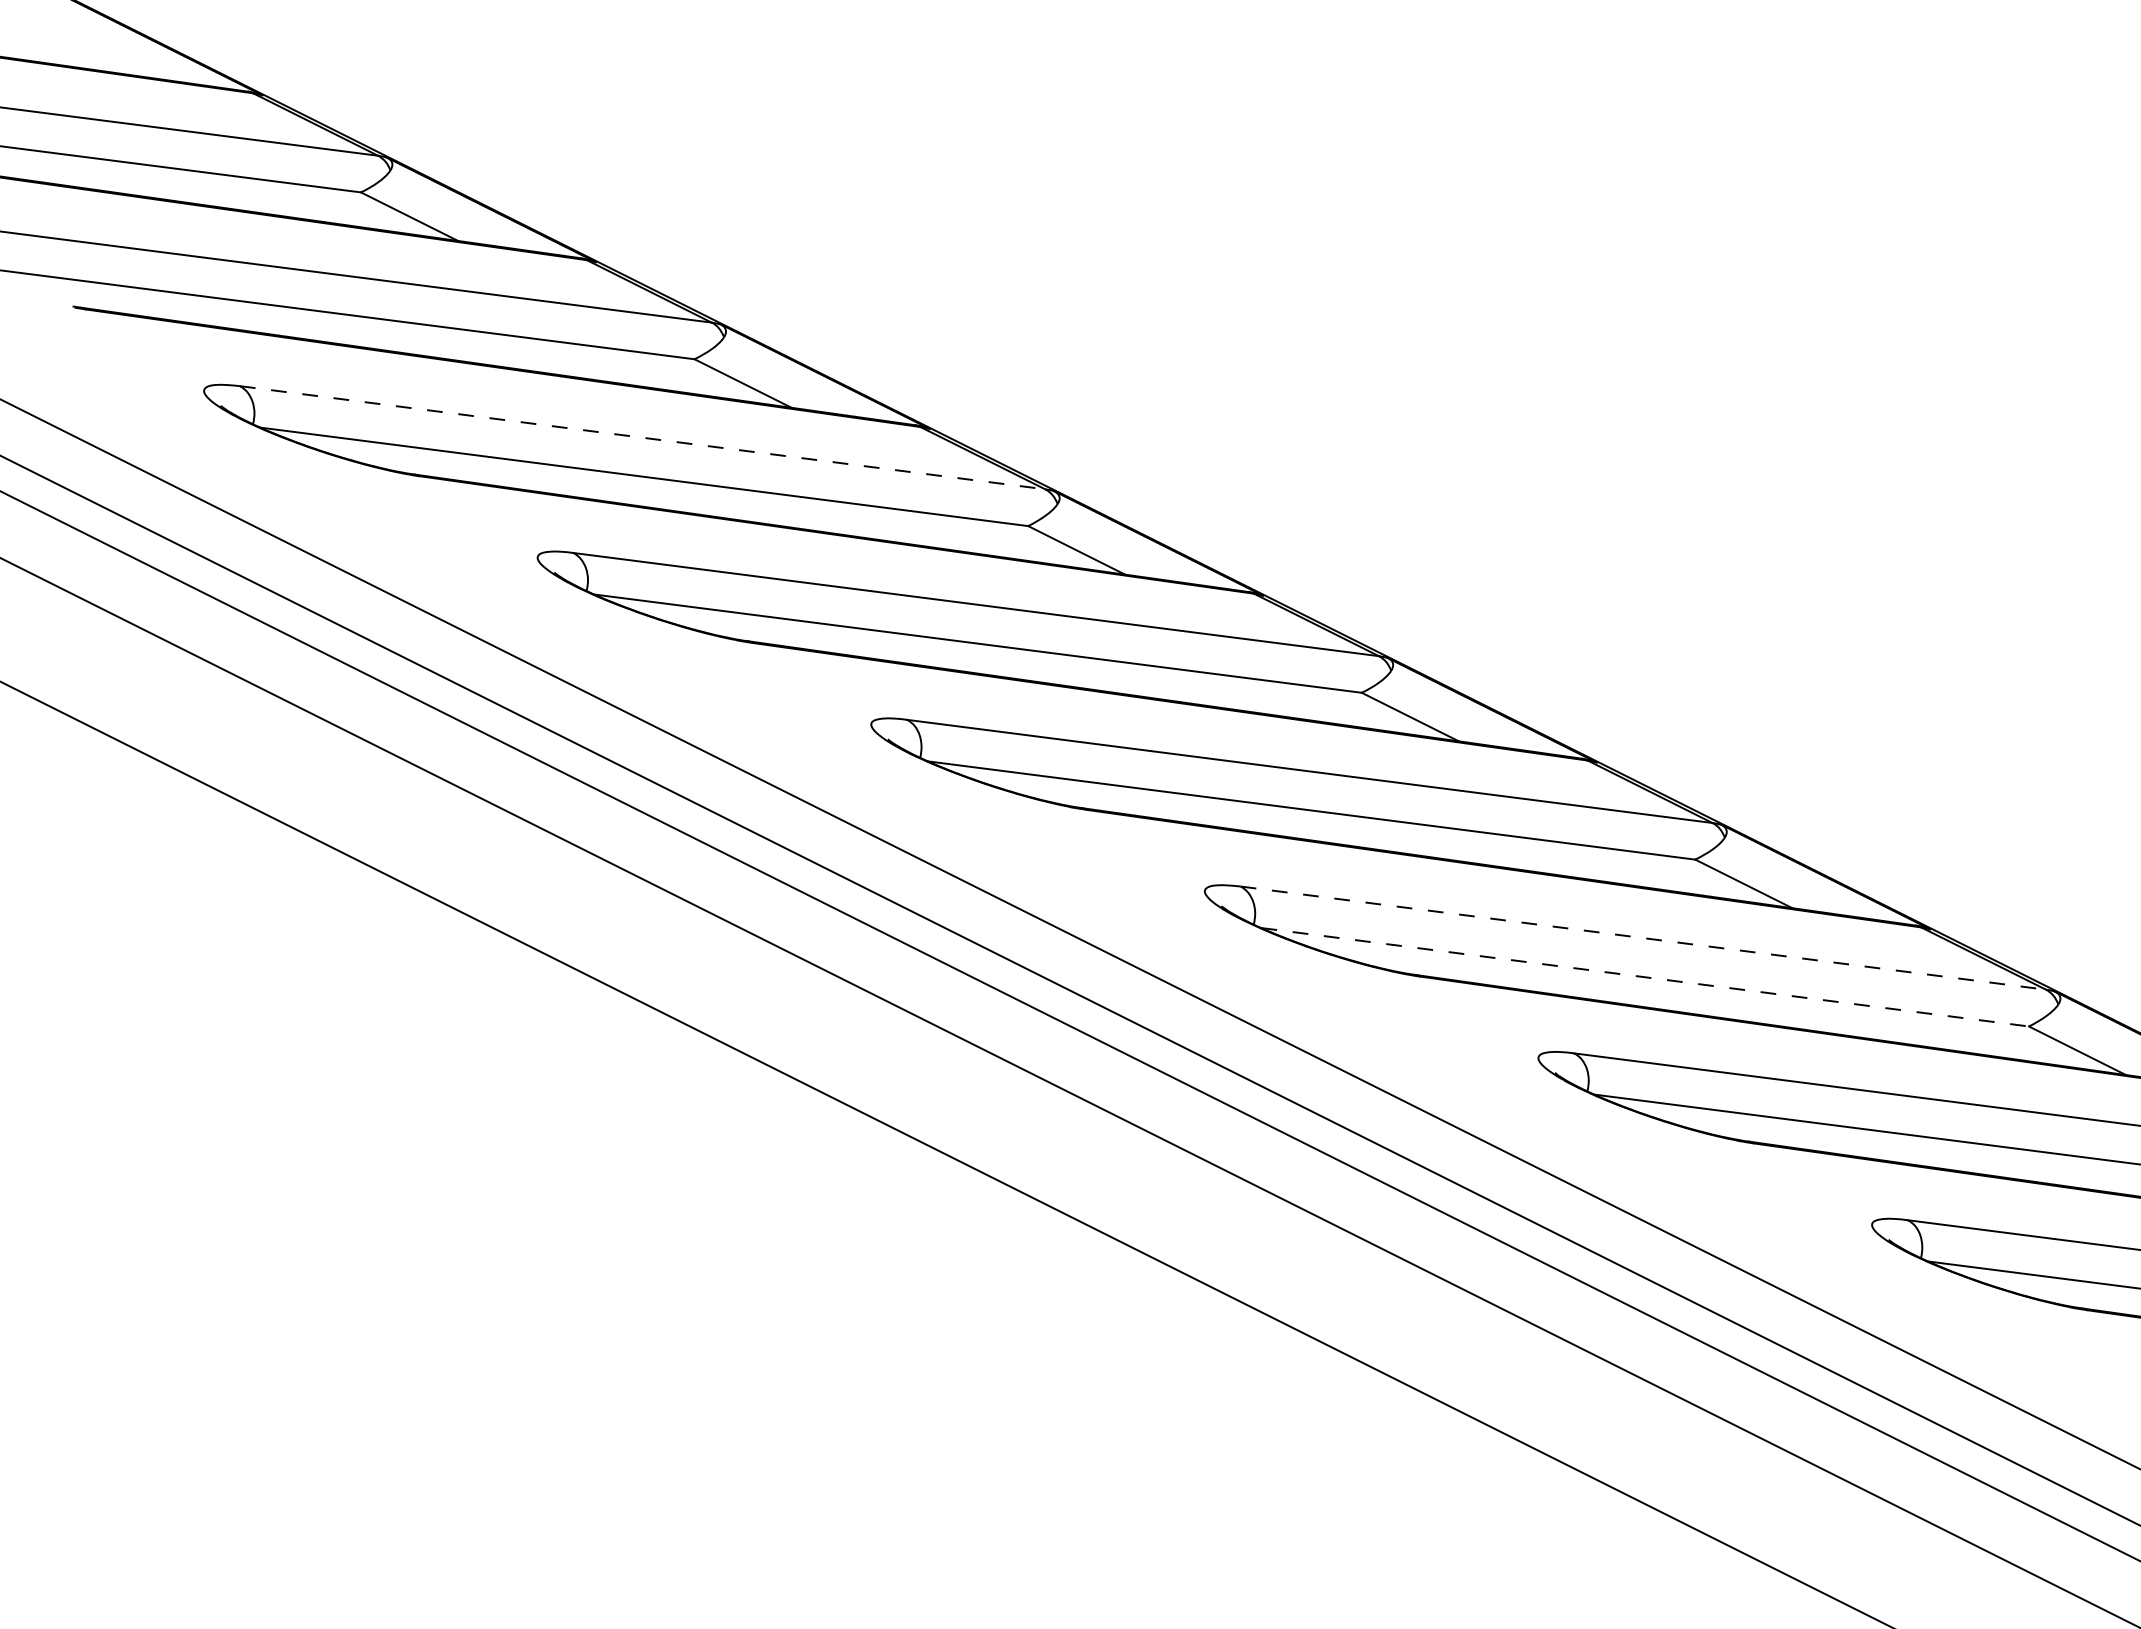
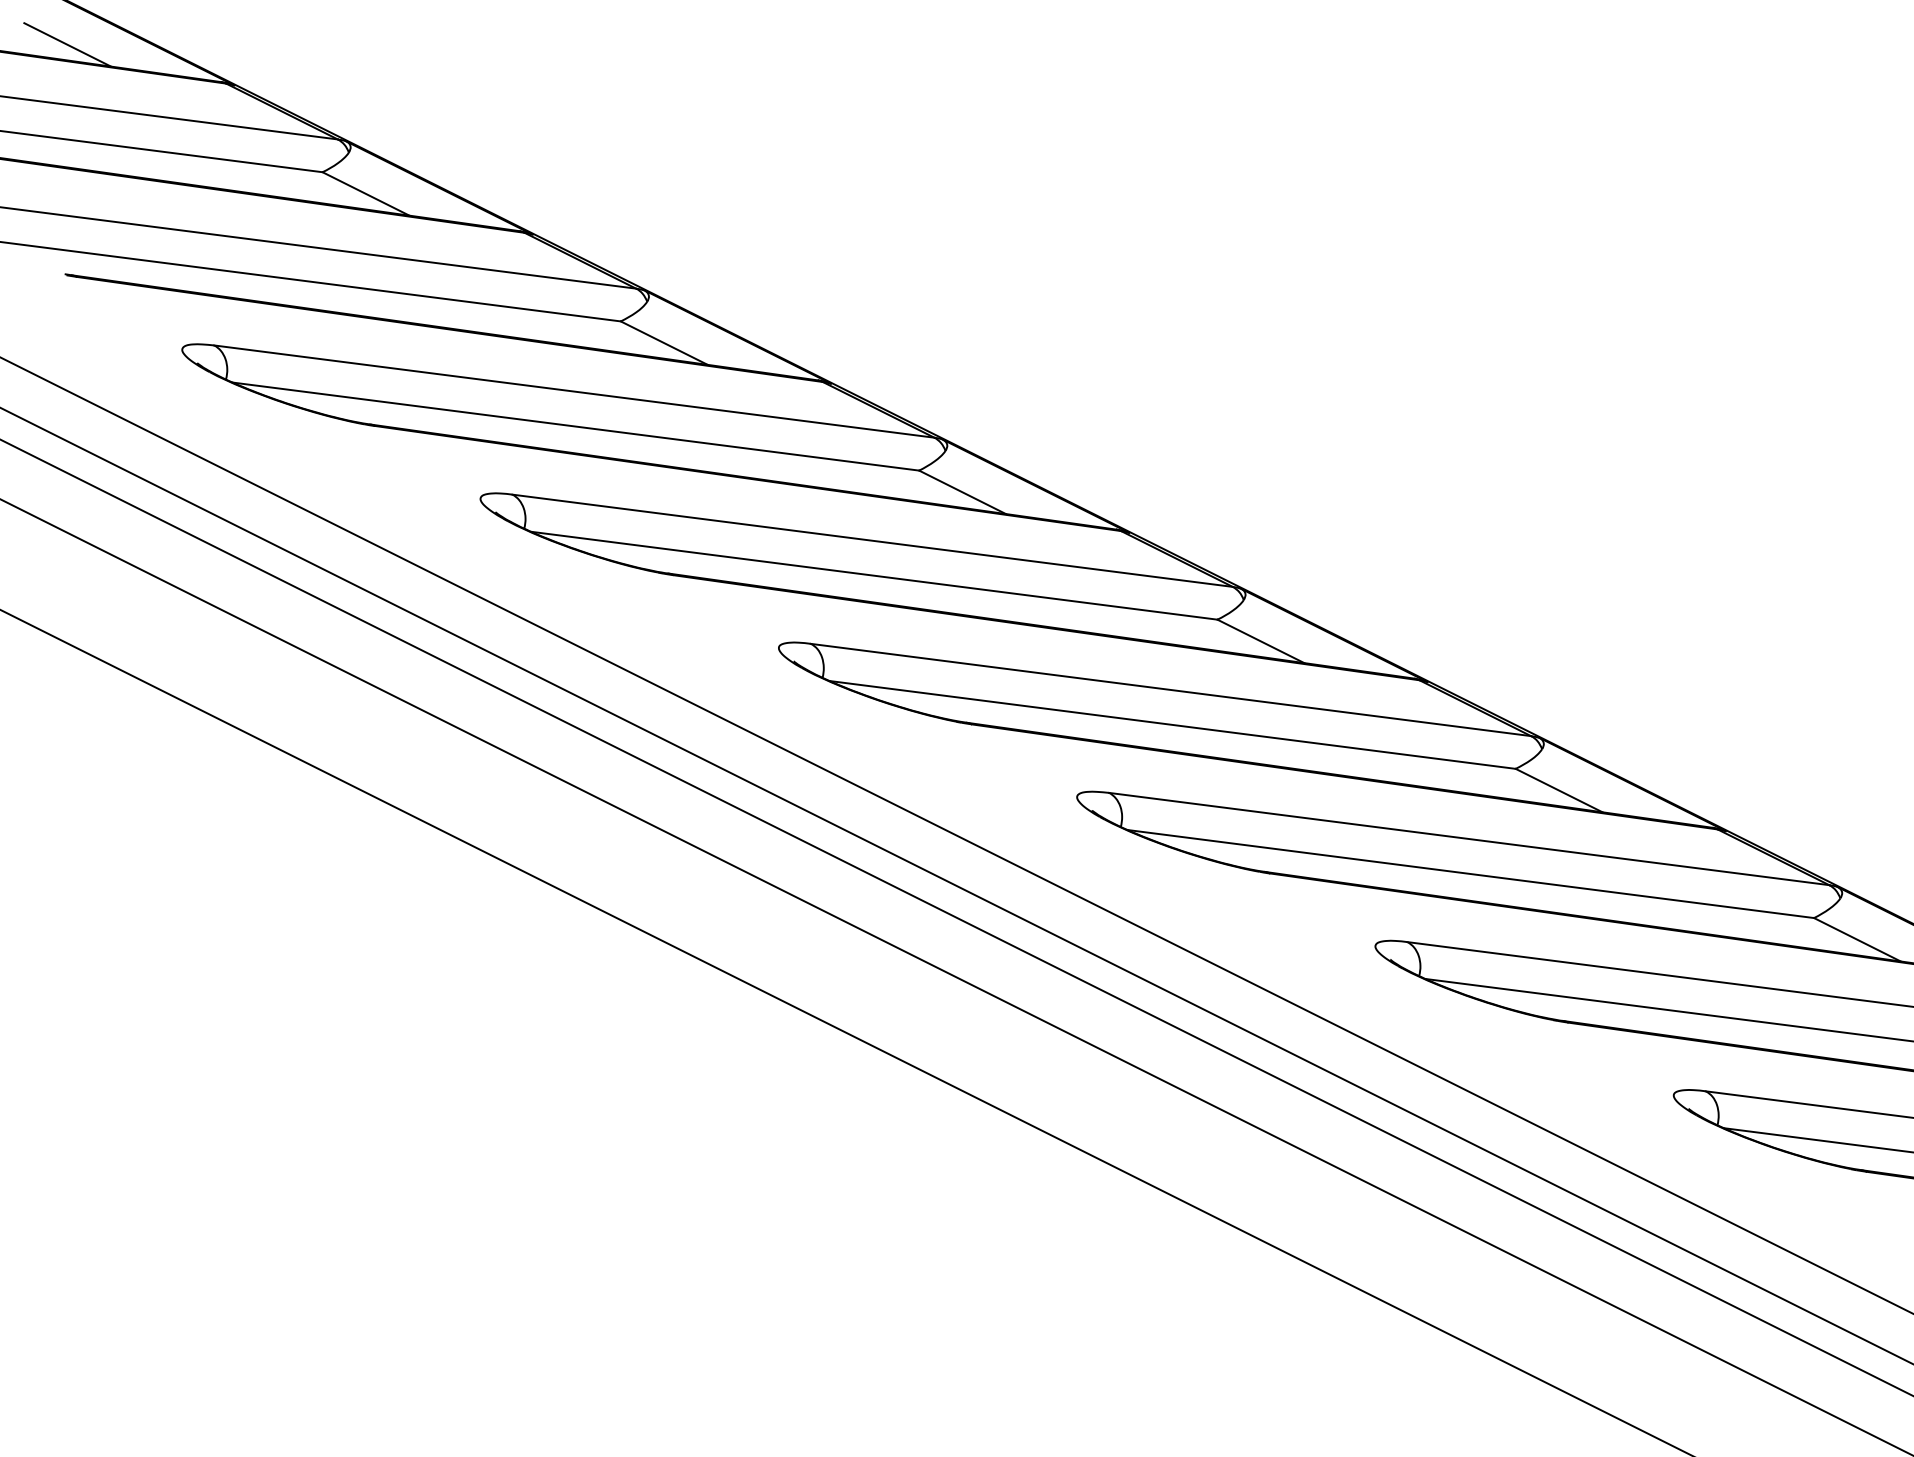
line: (75, 49) -> (67, 44), added
line: (642, 437) -> (574, 391), dashed -> solid
line: (1643, 938) -> (1469, 839), dashed -> solid
line: (1645, 977) -> (1471, 874), dashed -> solid

